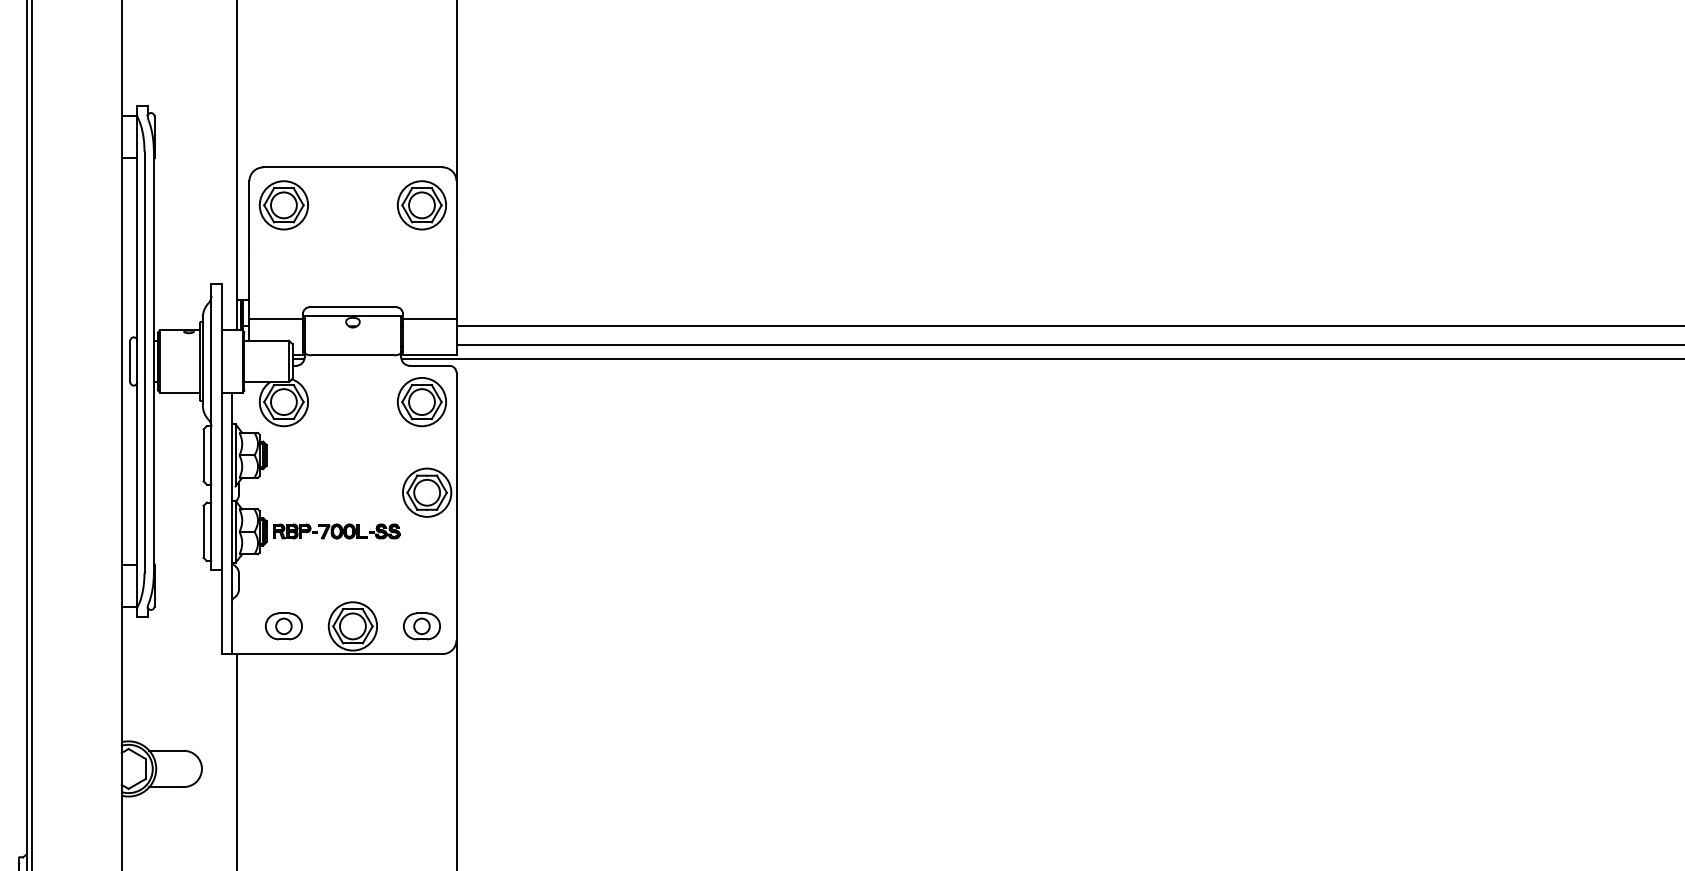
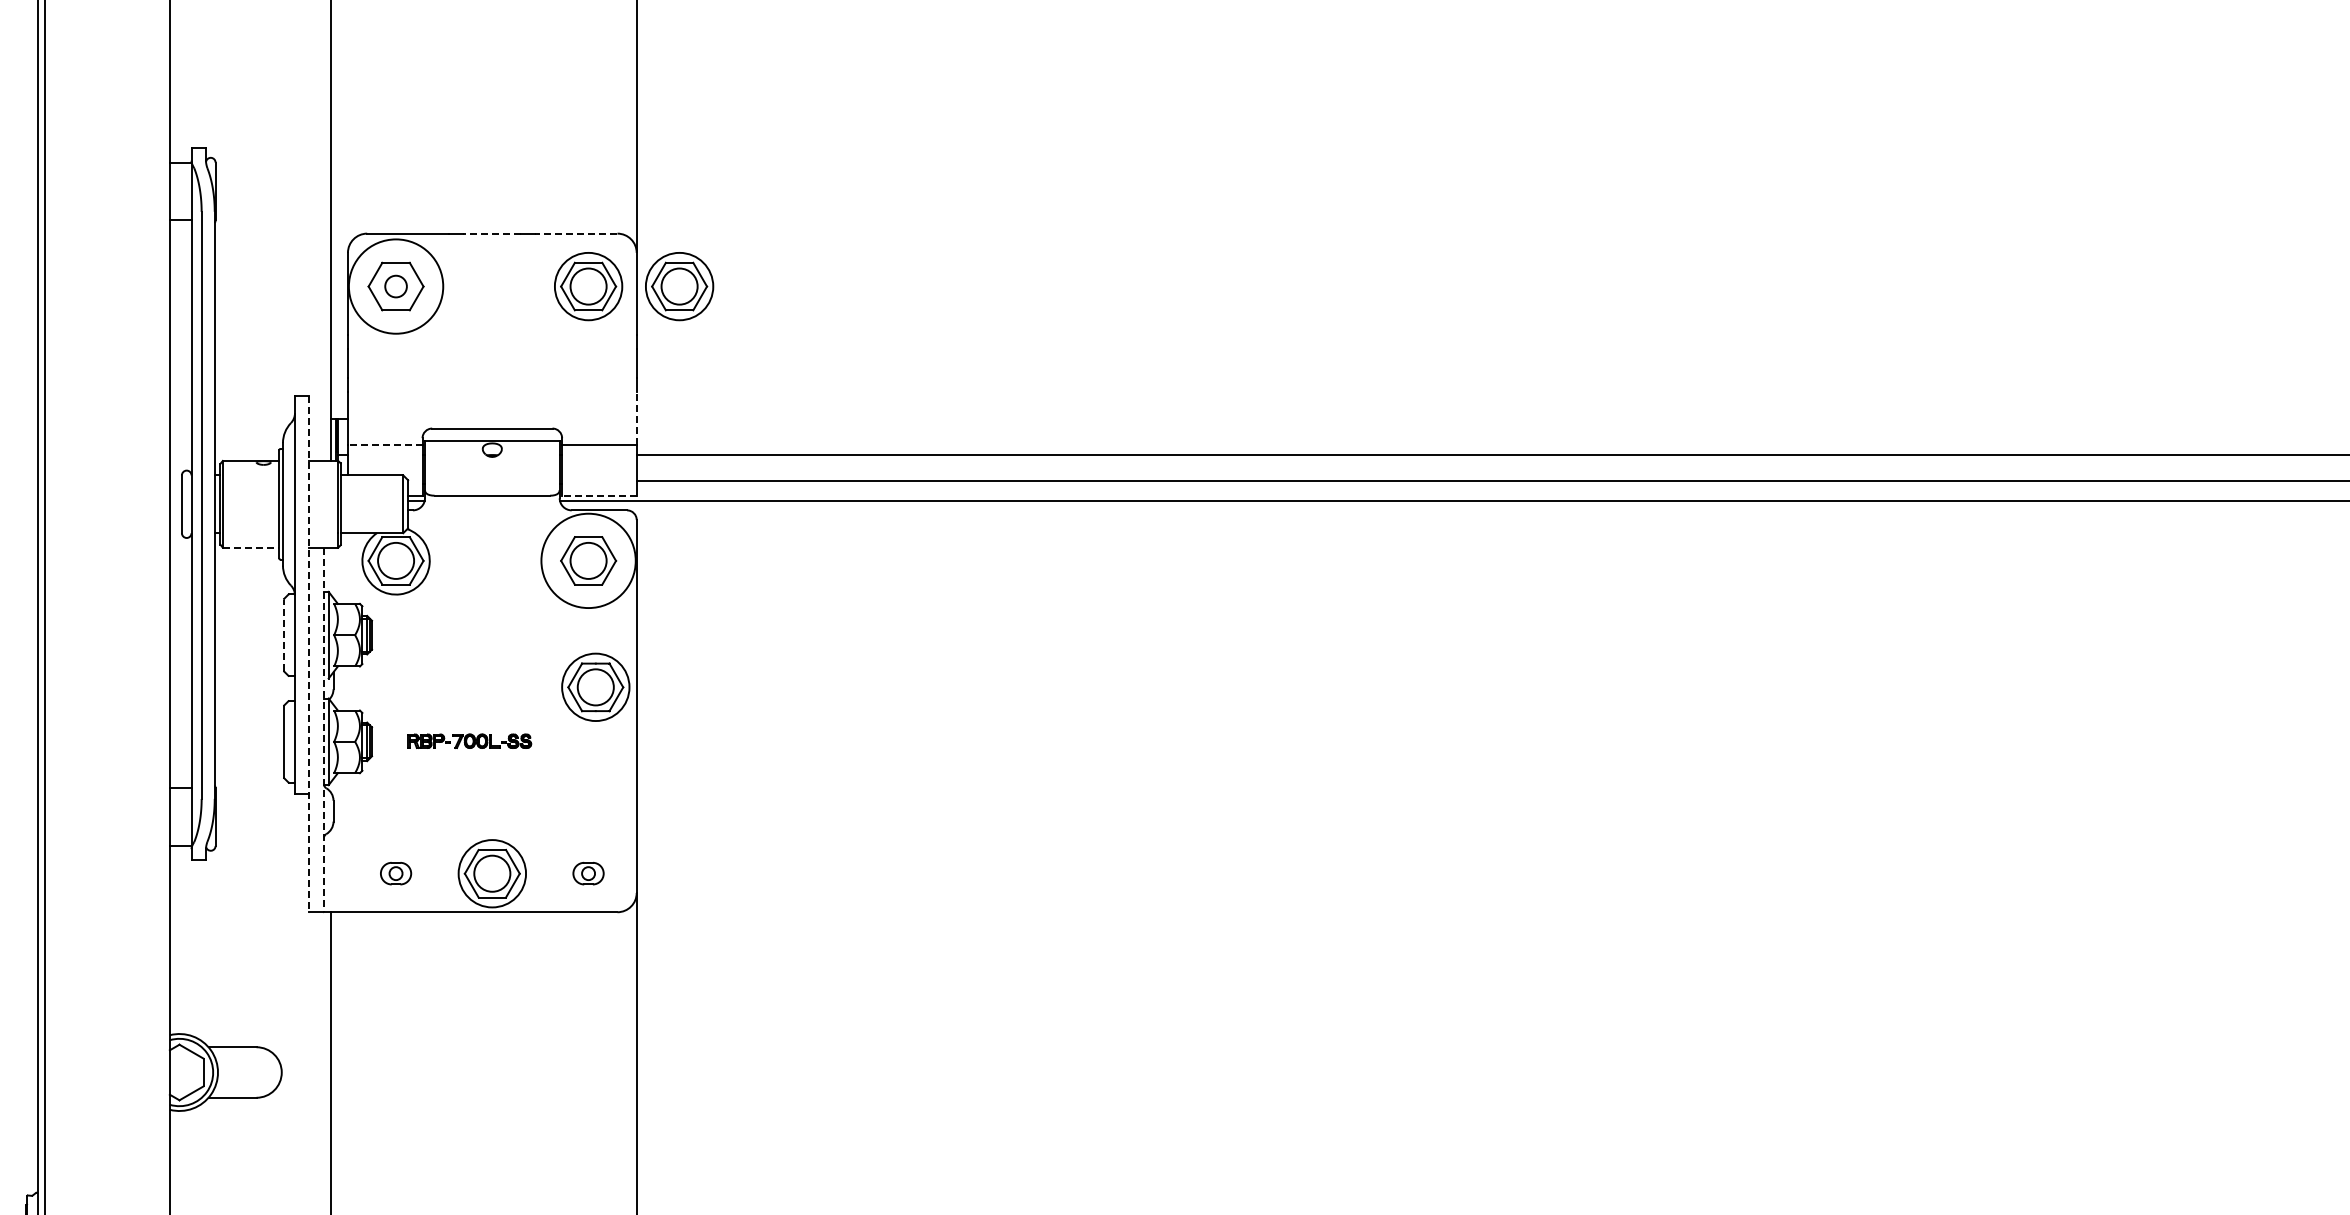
line: (353, 167) -> (492, 233), solid -> dashed
line: (412, 167) -> (575, 233), solid -> dashed
circle: (283, 205) -> (395, 286), size x1.4
circle: (284, 205) -> (396, 286), size x0.6
part: (487, 205) -> (679, 286), added
line: (456, 299) -> (636, 418), solid -> dashed
line: (275, 318) -> (384, 444), solid -> dashed
line: (429, 355) -> (598, 495), solid -> dashed
line: (180, 392) -> (251, 547), solid -> dashed
circle: (421, 401) -> (588, 560), size x1.4
line: (203, 455) -> (283, 635), solid -> dashed
line: (221, 469) -> (309, 654), solid -> dashed
line: (231, 523) -> (323, 730), solid -> dashed
part: (336, 530) -> (469, 740), size x0.7
part: (283, 626) -> (395, 873), size x0.6
part: (421, 626) -> (588, 873), size x0.6

